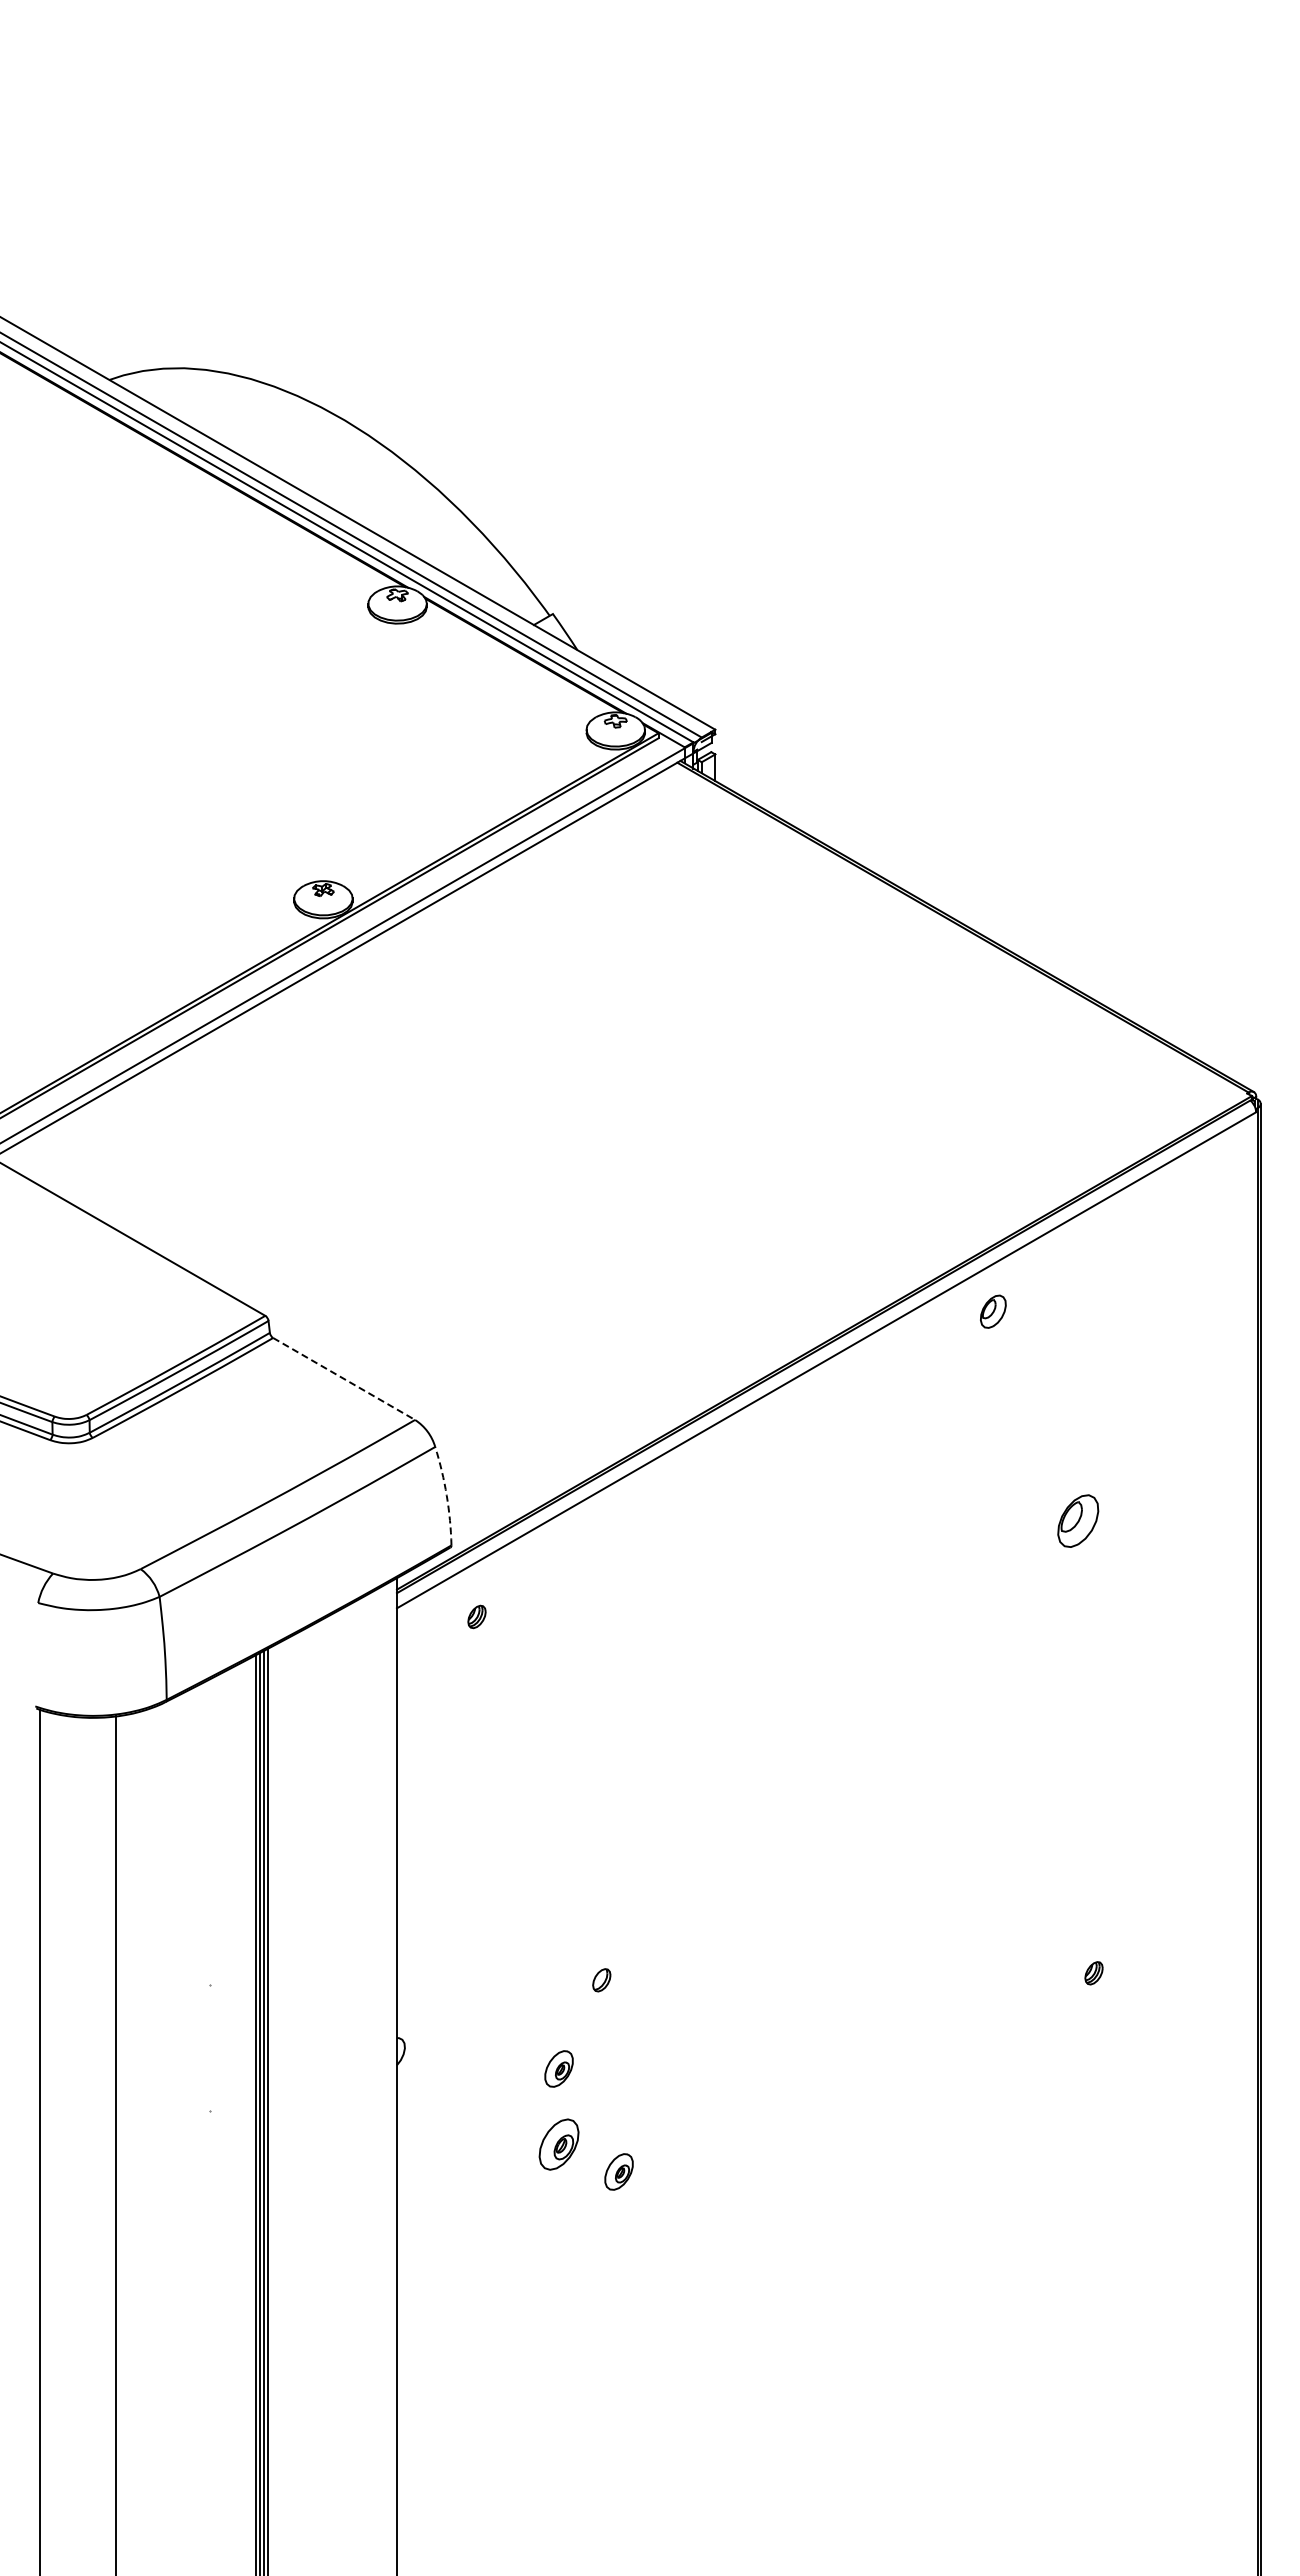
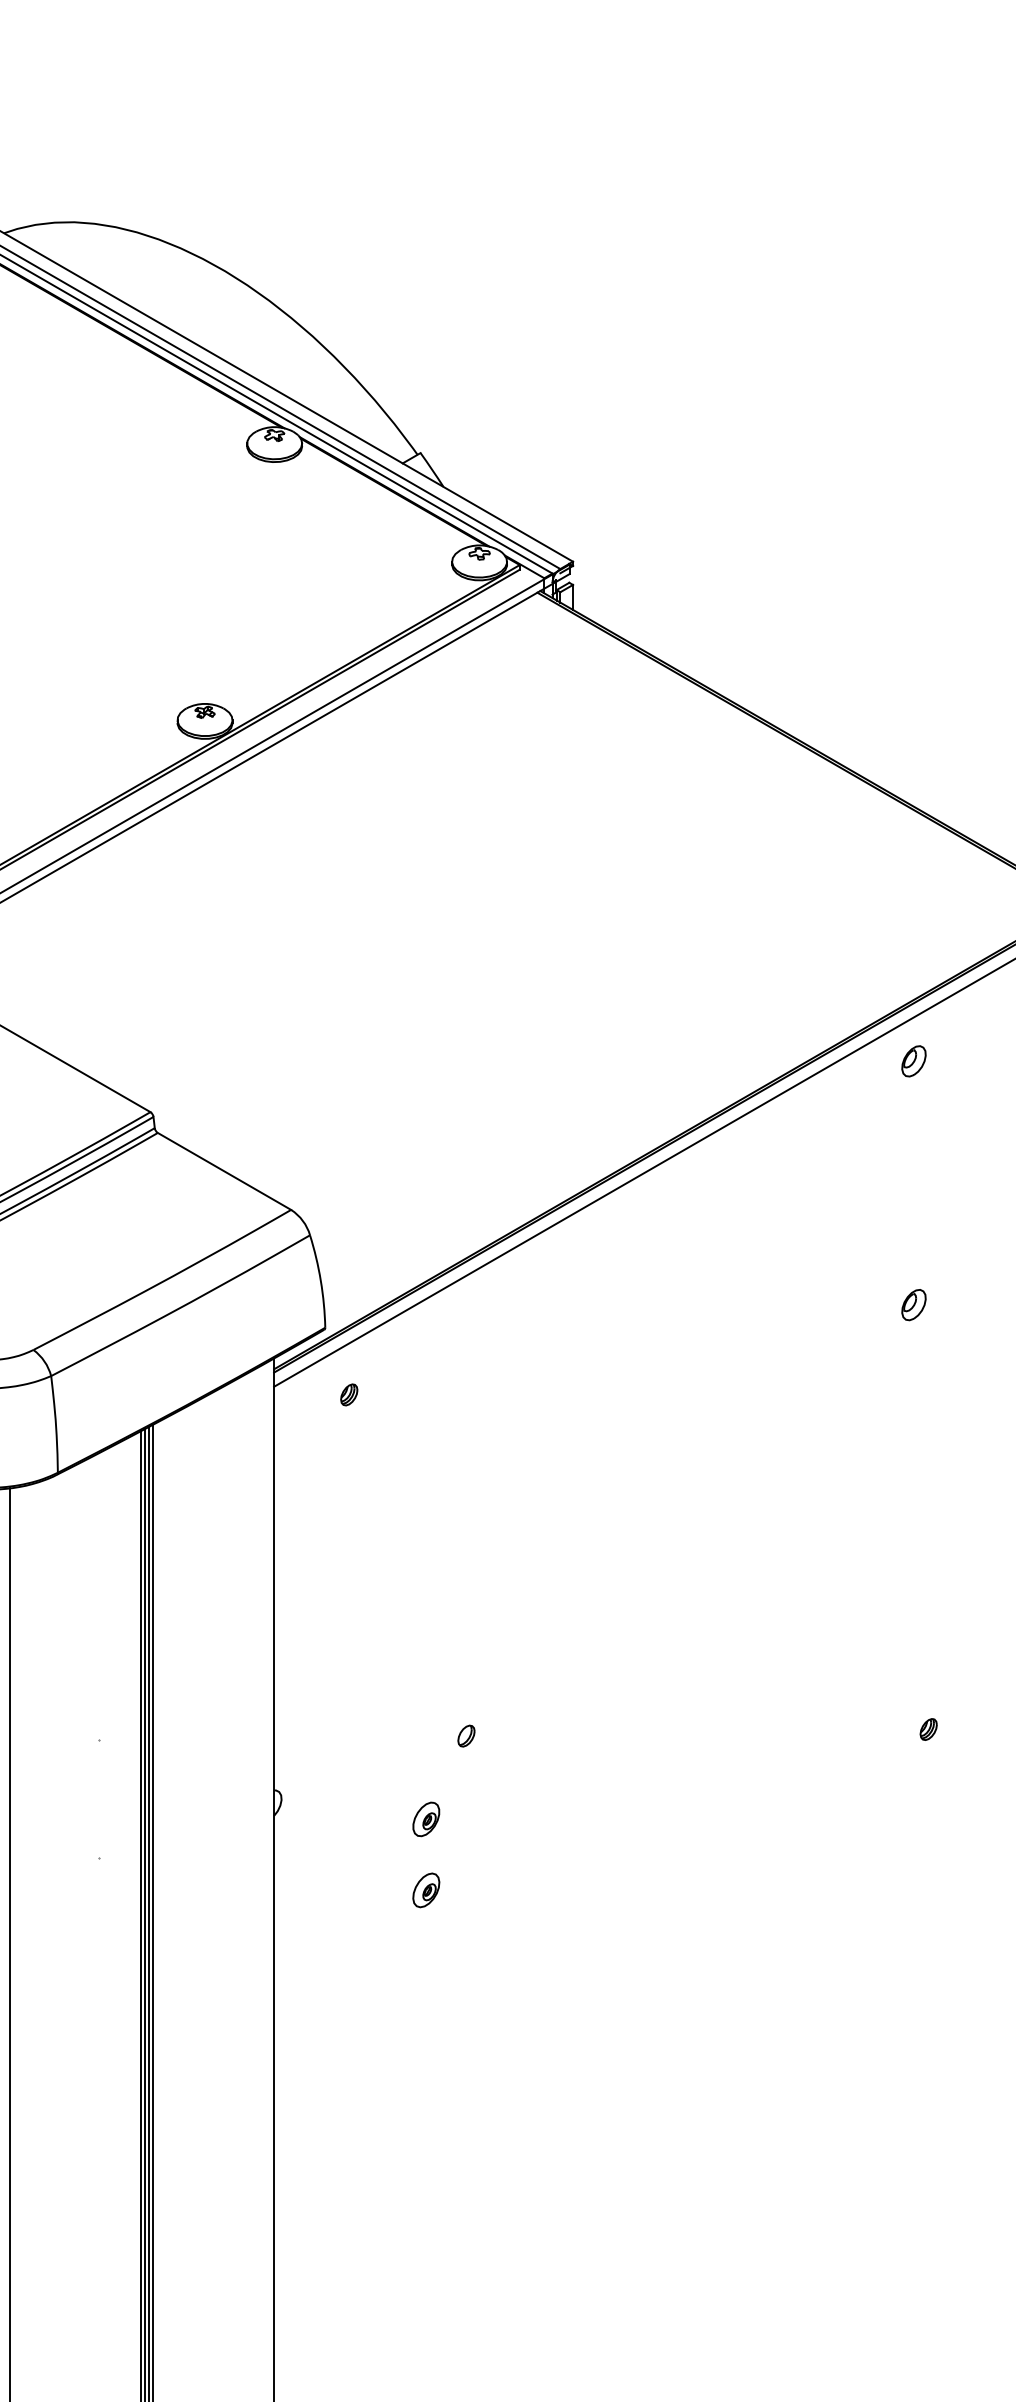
part: (993, 1311) -> (914, 1061), moved
line: (344, 1378) -> (224, 1170), dashed -> solid
arc: (446, 1495) -> (320, 1280), dashed -> solid
part: (1078, 1521) -> (914, 1305), size x0.62
part: (558, 2144) -> (425, 1890), size x0.71
part: (618, 2171) -> (482, 1915), removed

